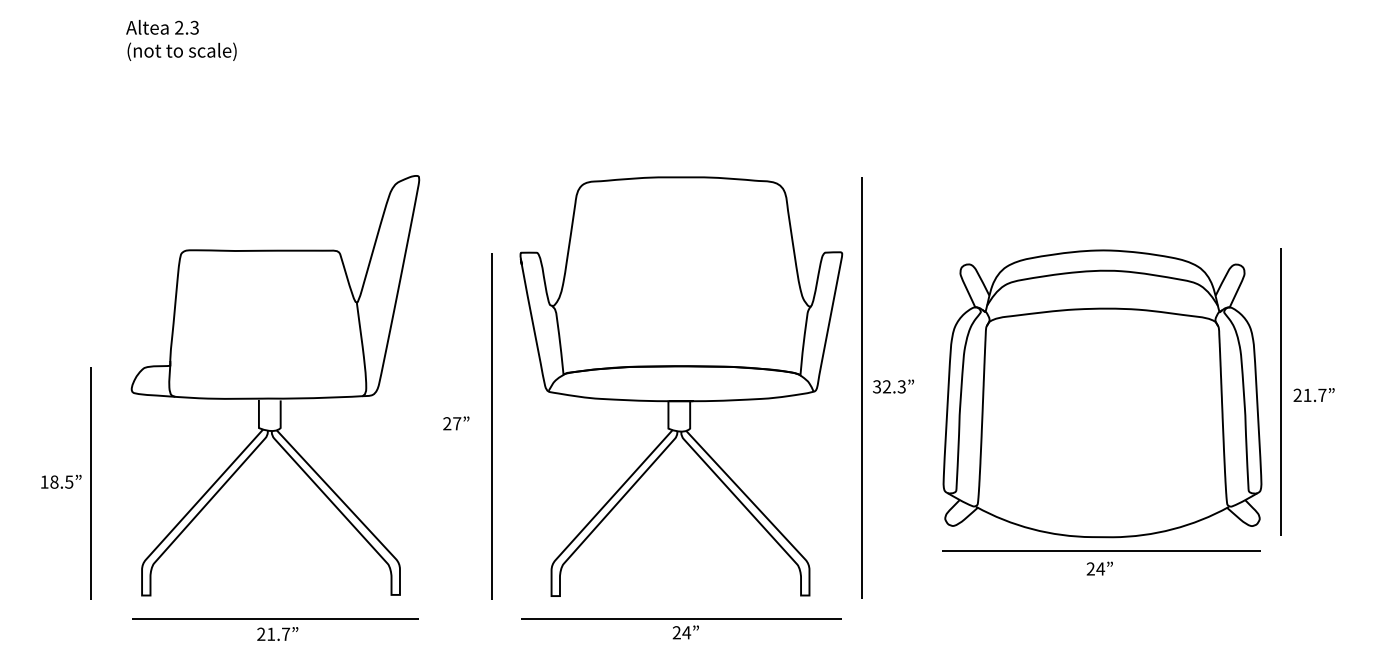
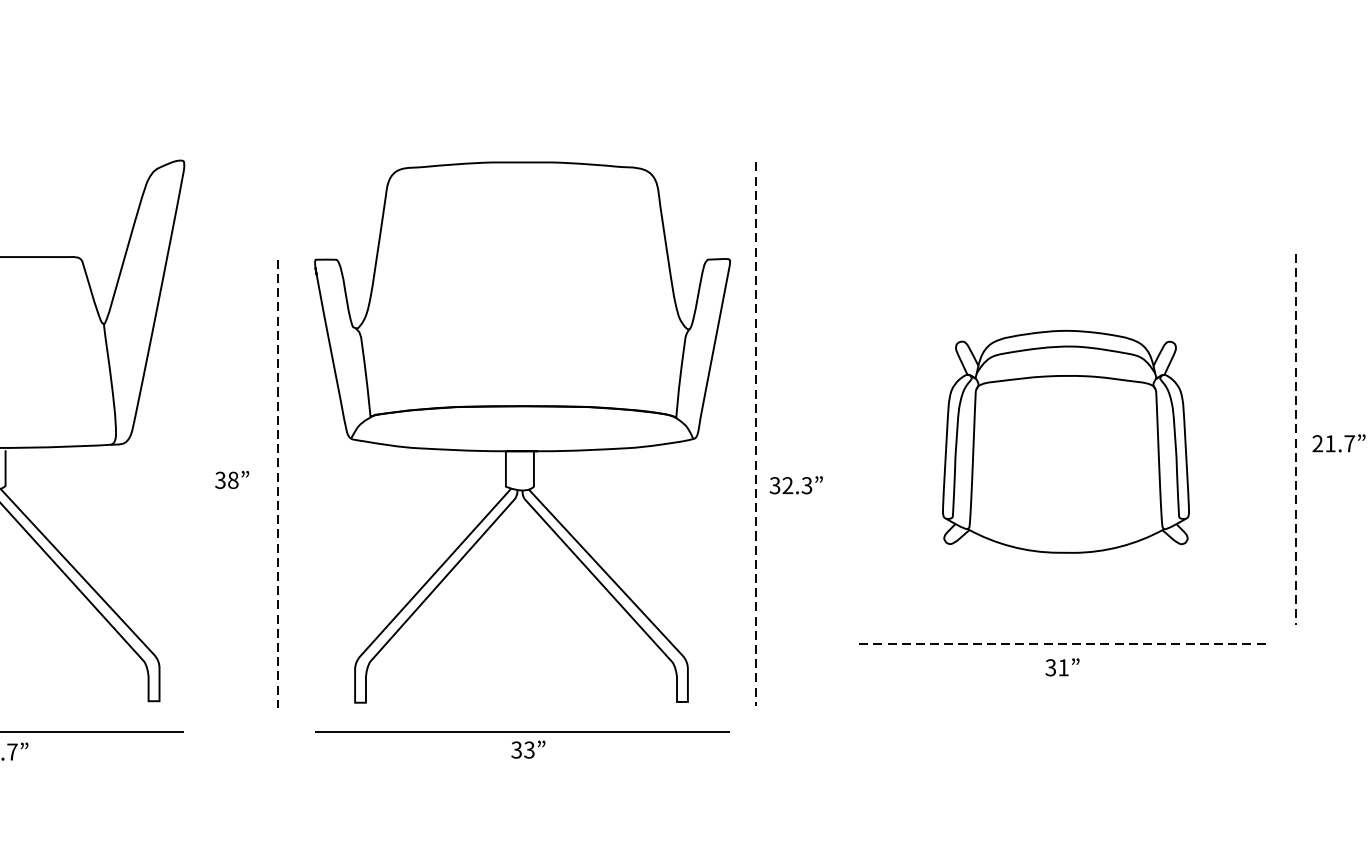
text: (893, 386) -> (796, 485), moved
line: (861, 387) -> (755, 433), solid -> dashed
line: (1280, 392) -> (1295, 440), solid -> dashed
part: (1102, 393) -> (1065, 441), size x0.6
text: (452, 423) -> (227, 480), 27 -> 38
line: (491, 426) -> (277, 483), solid -> dashed
line: (1102, 550) -> (1065, 643), solid -> dashed
text: (1095, 568) -> (1056, 667), 24 -> 31
text: (681, 632) -> (522, 749), 24 -> 33

